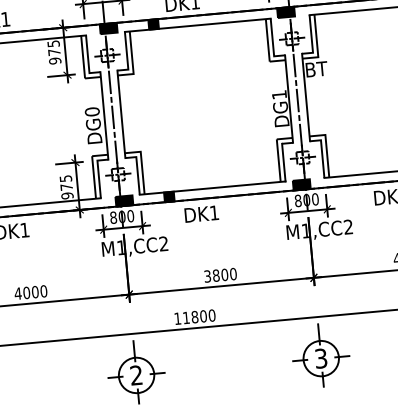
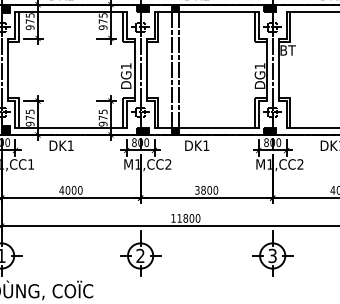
line: (165, 111) -> (178, 70), added
text: (91, 112) -> (125, 66), DG0 -> DG1
line: (156, 112) -> (171, 70), added

